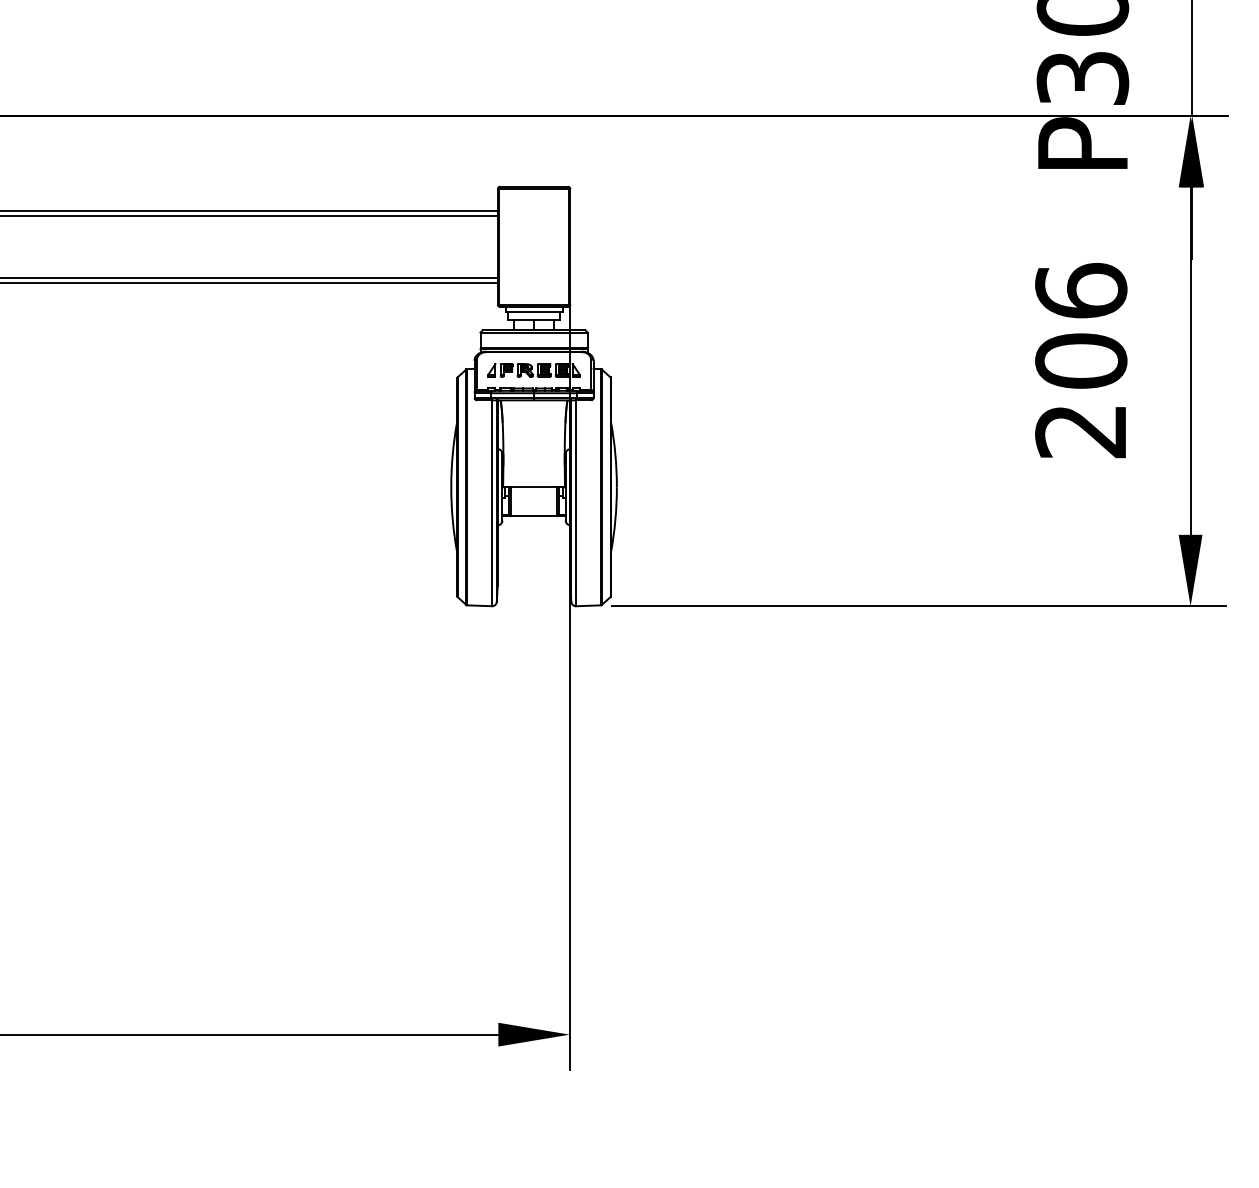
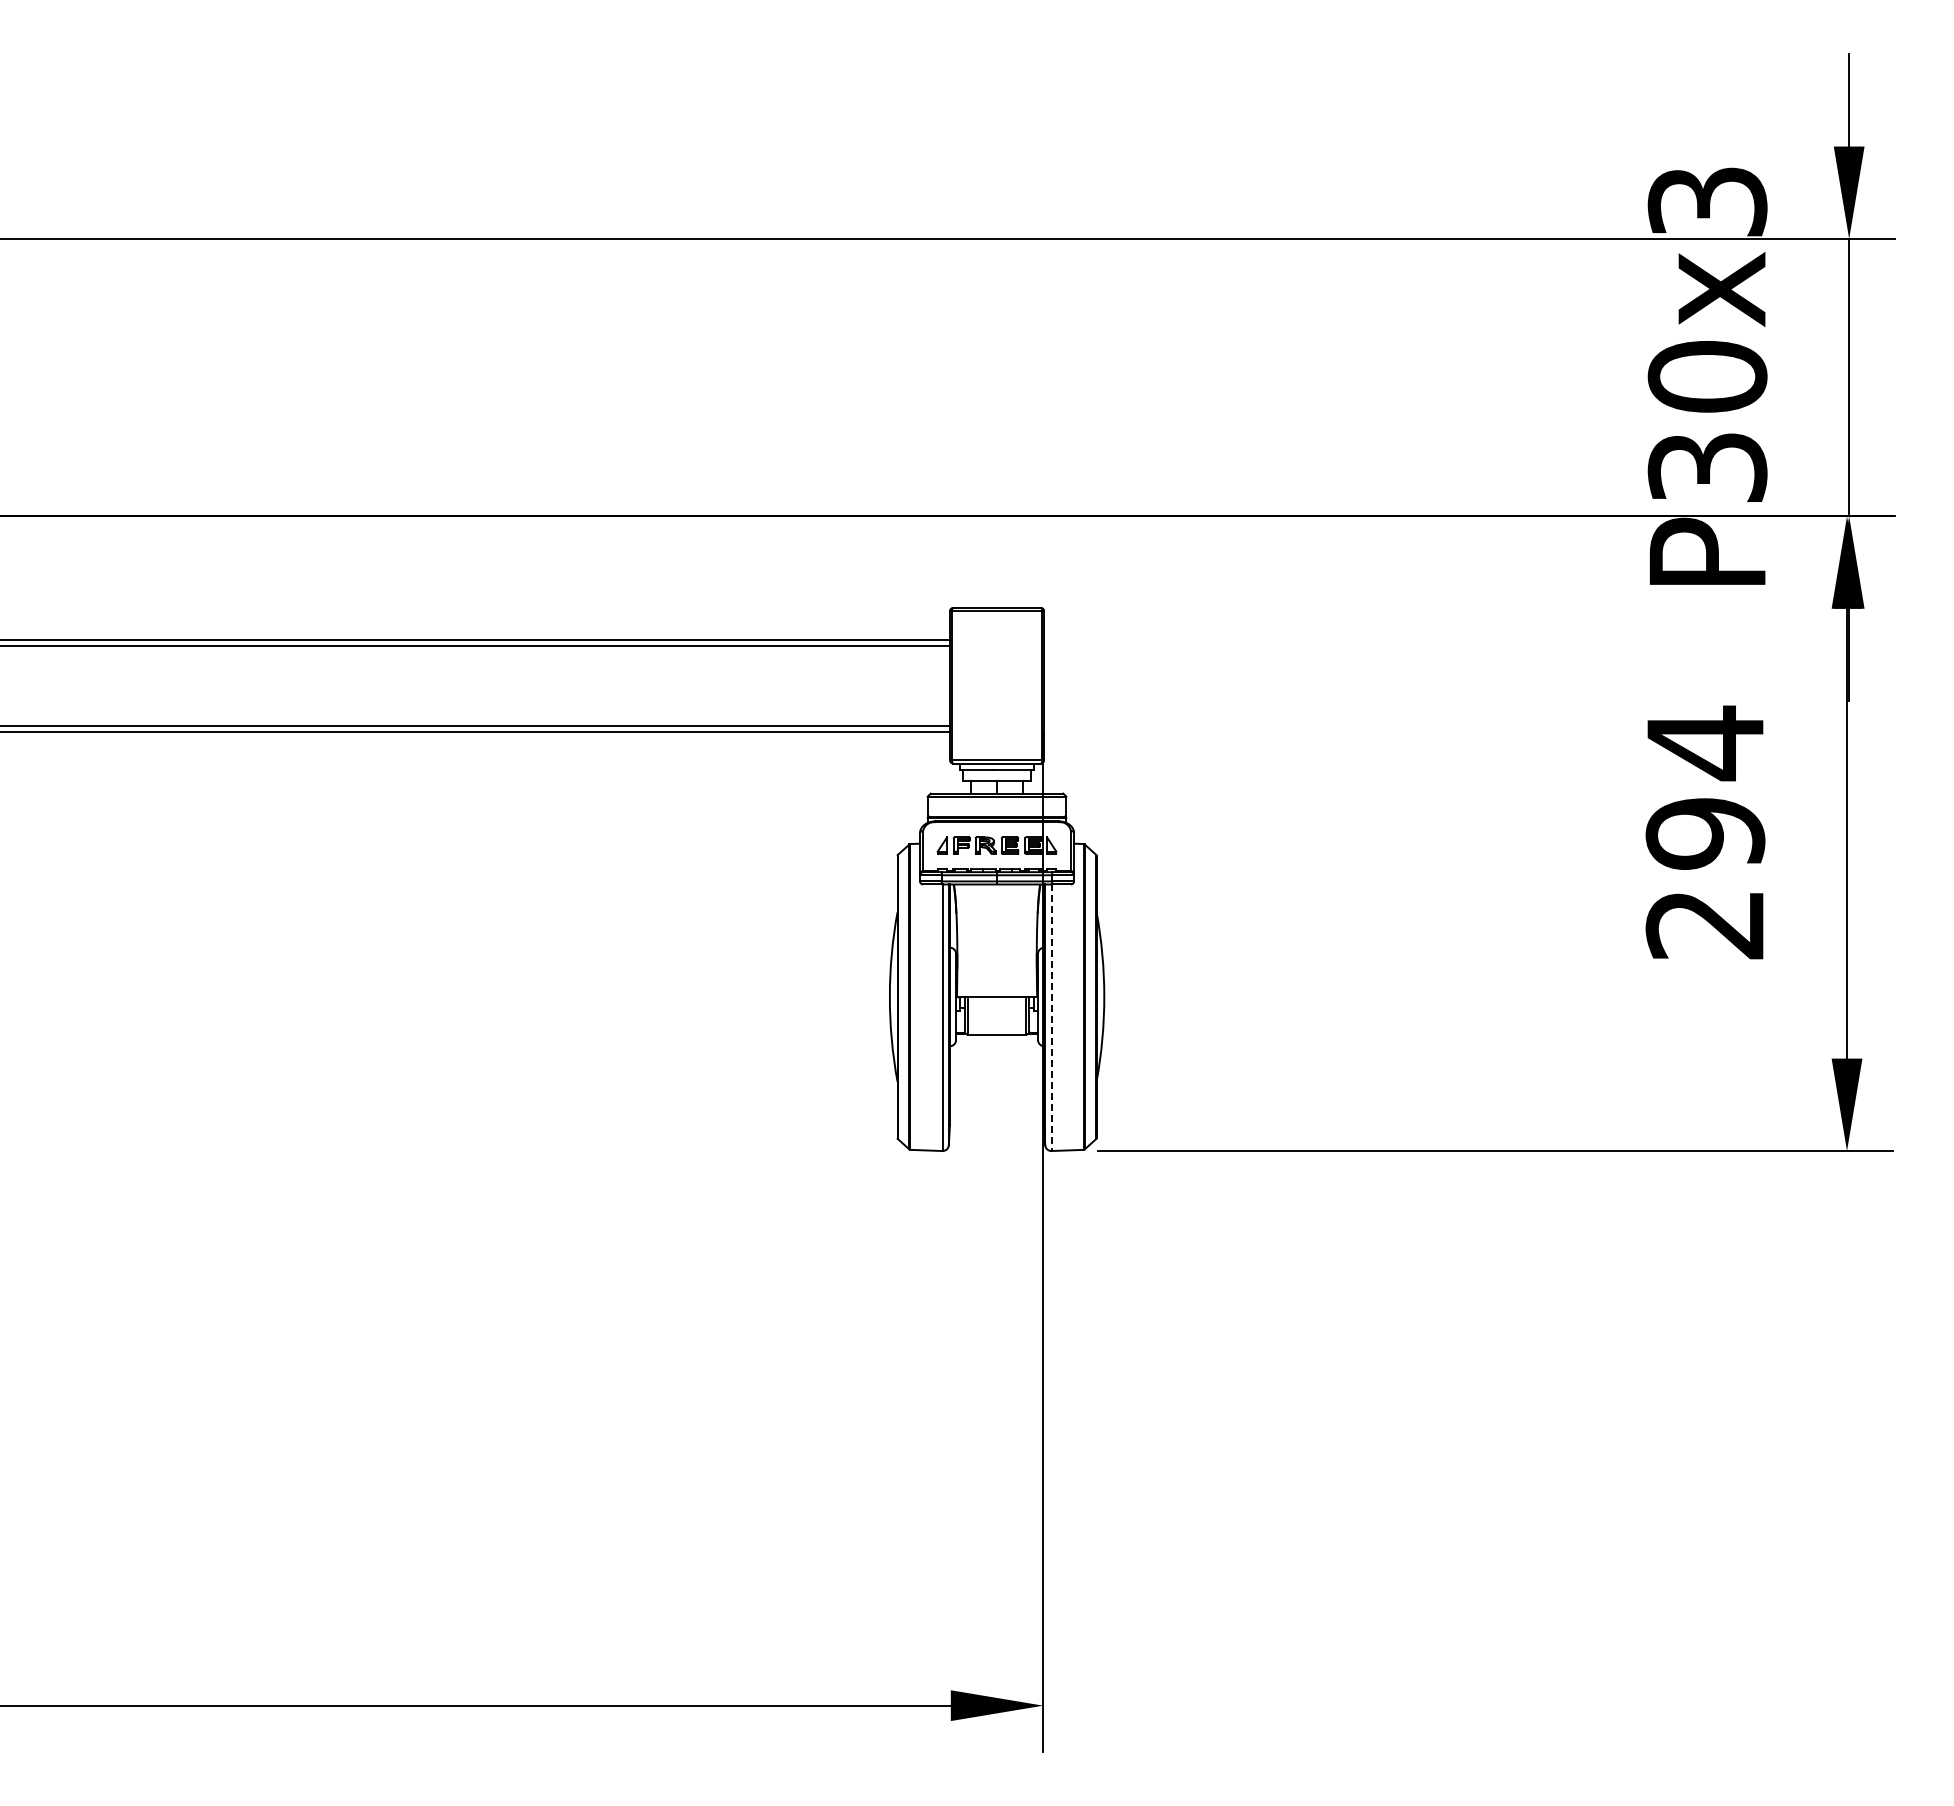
text: (1081, 325) -> (1705, 787), 206 -> 294
line: (576, 503) -> (1051, 1018), solid -> dashed

